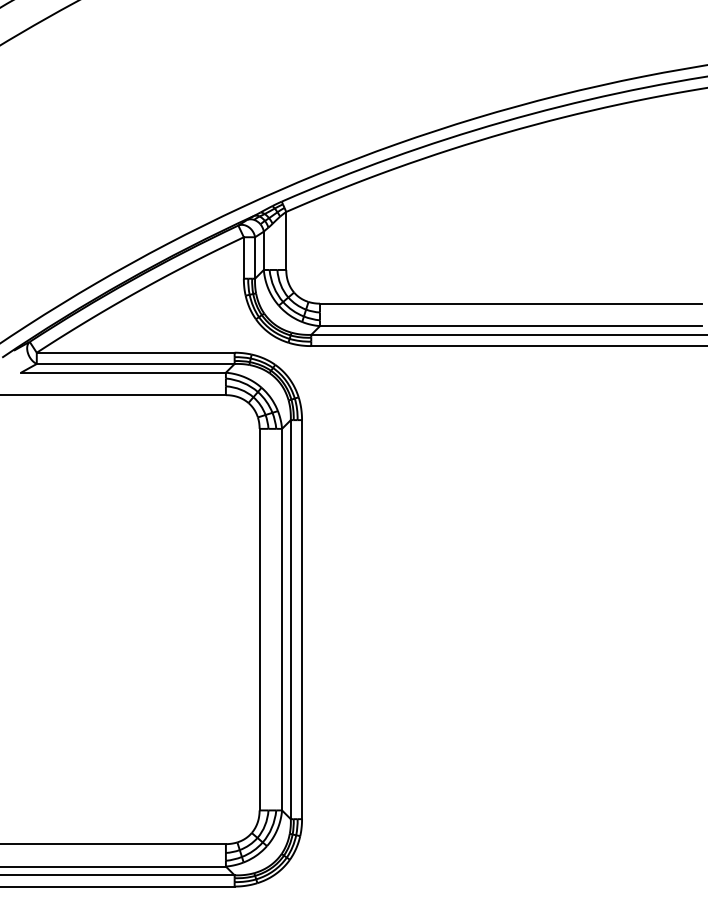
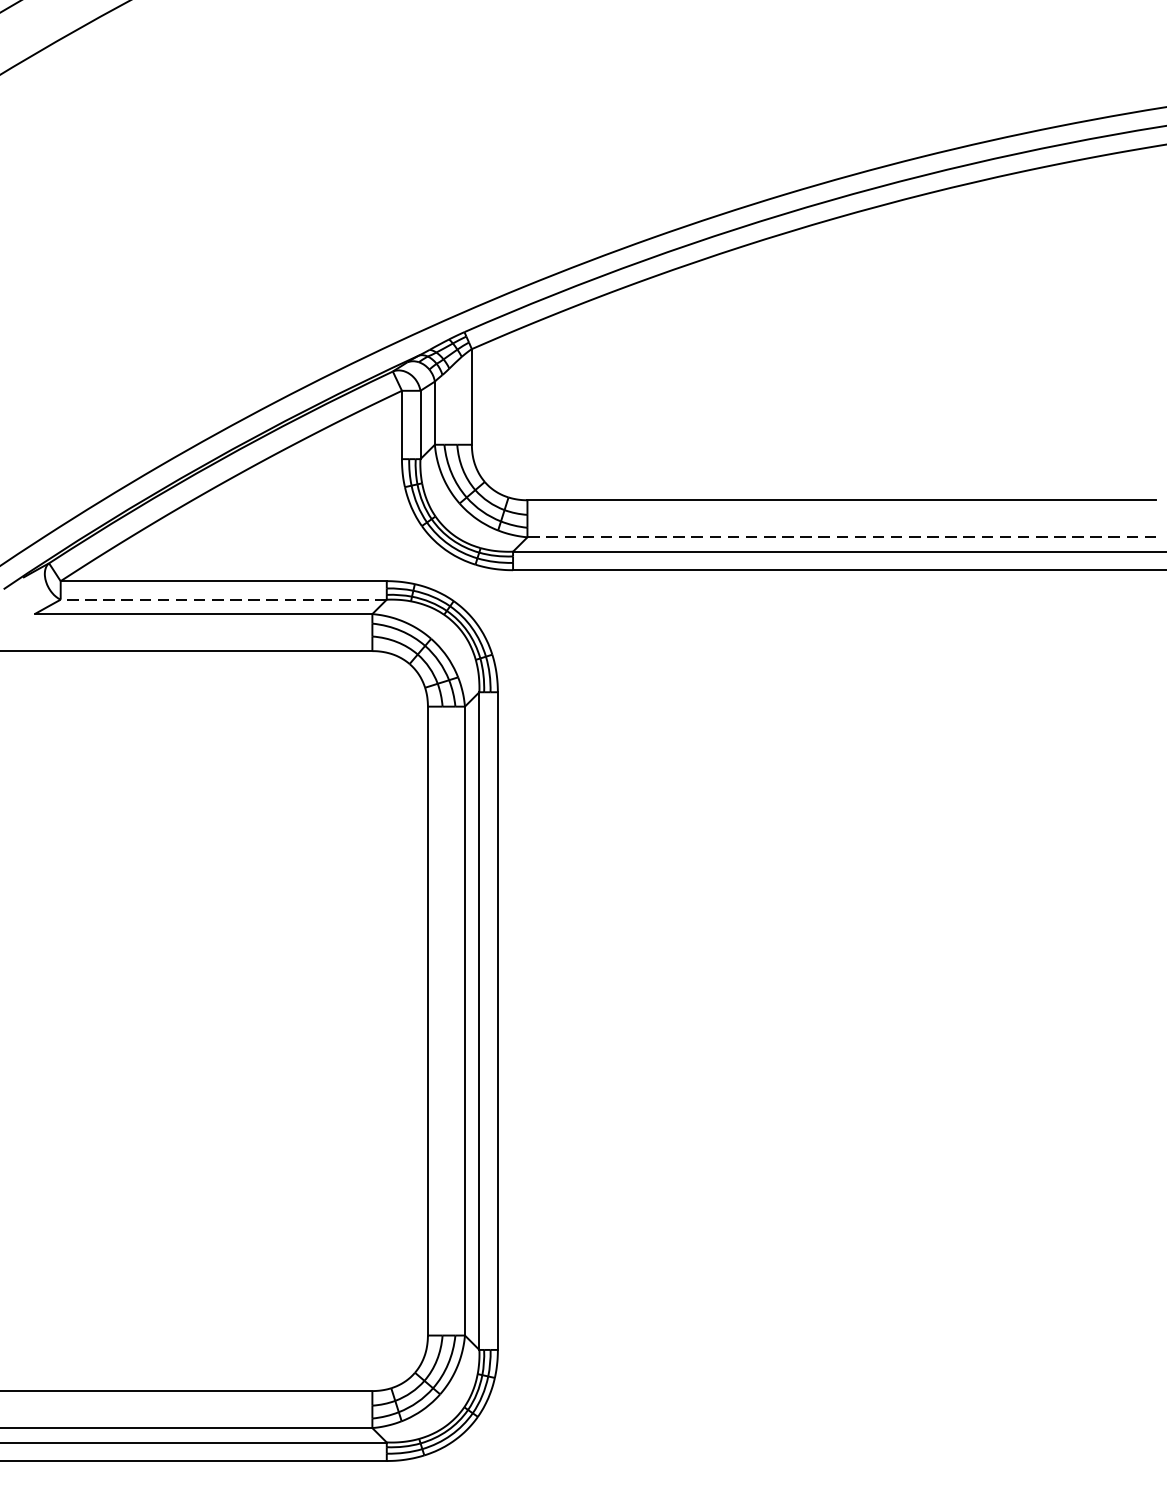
line: (510, 326) -> (841, 537), solid -> dashed
line: (135, 363) -> (223, 598), solid -> dashed

